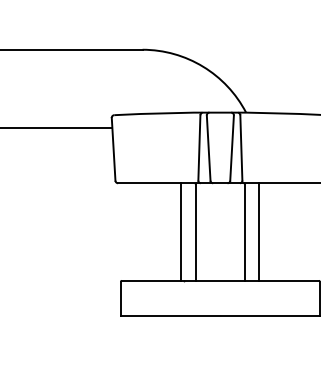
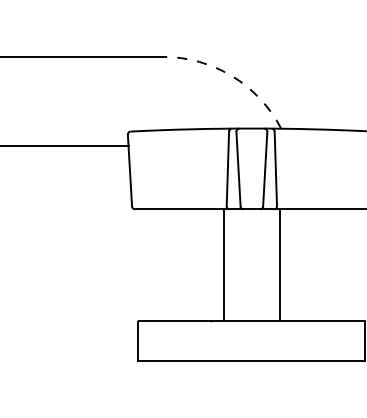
arc: (203, 66) -> (232, 75), solid -> dashed
line: (181, 231) -> (207, 264), removed
line: (259, 231) -> (296, 264), removed

